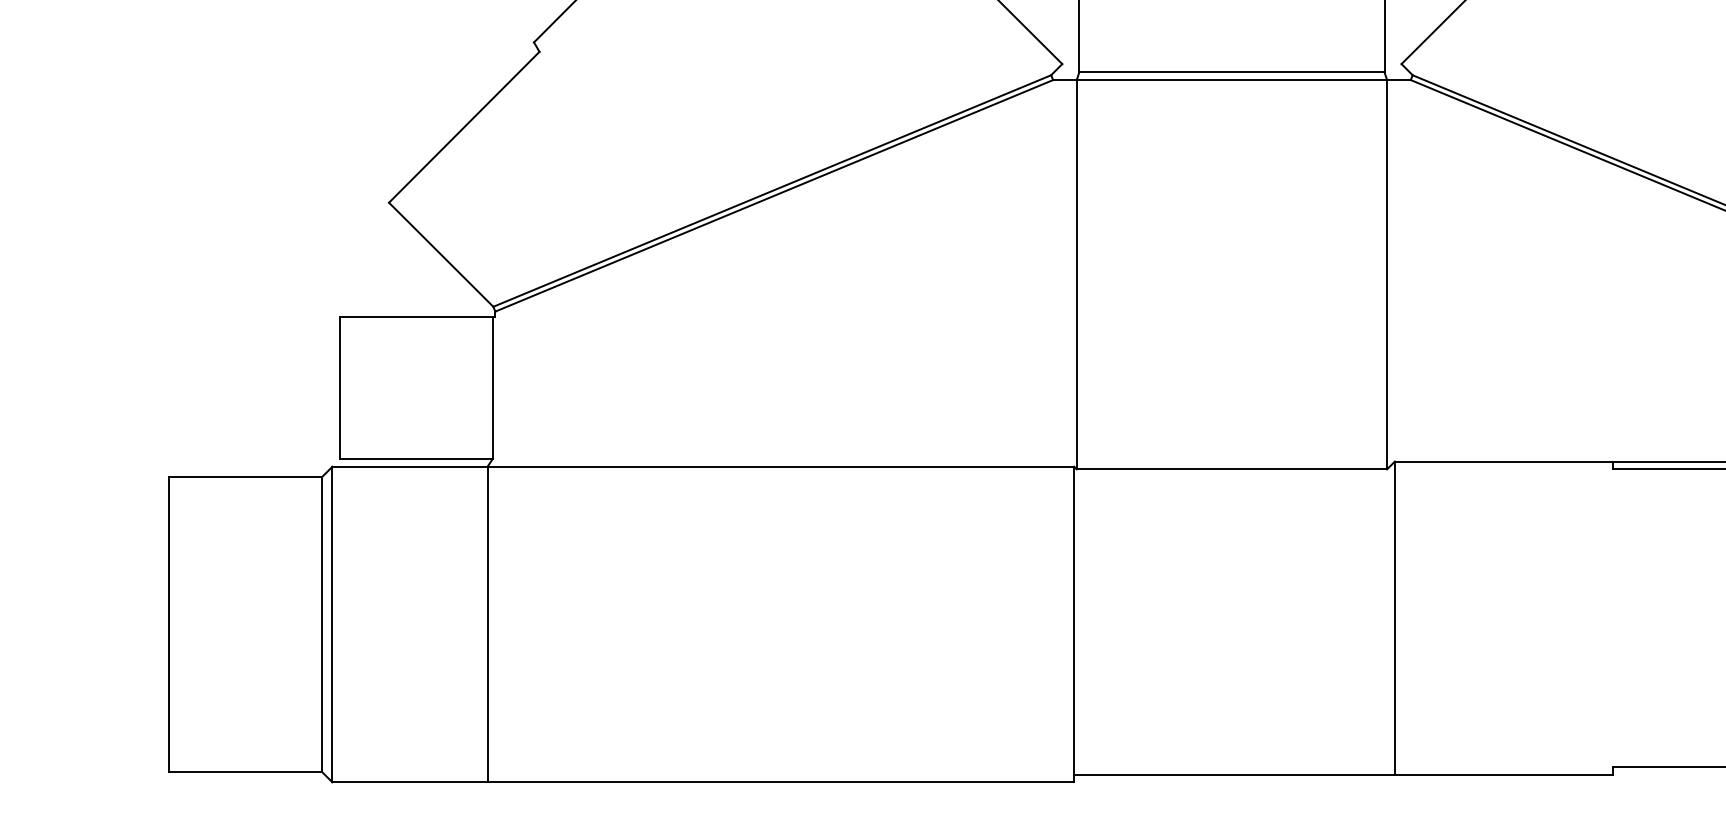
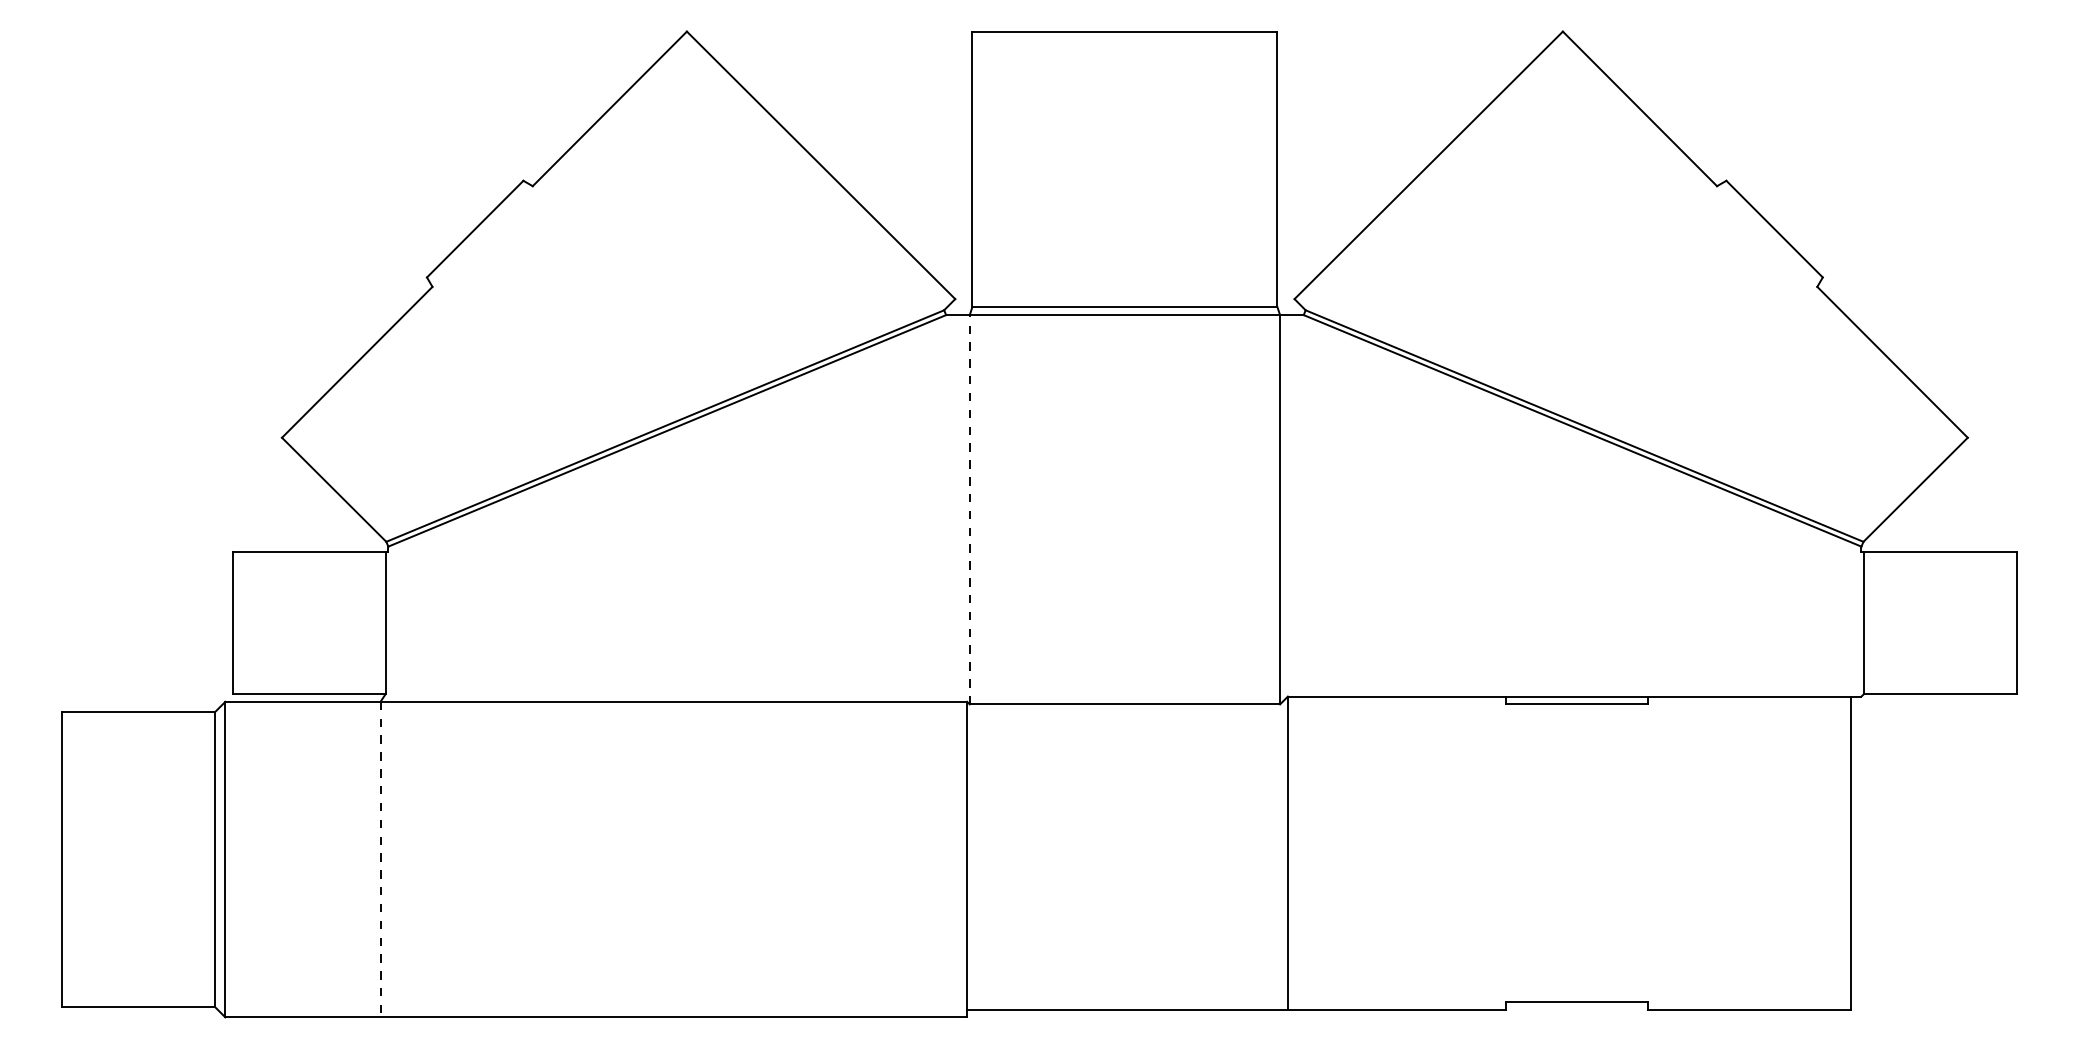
line: (1076, 274) -> (969, 509), solid -> dashed
line: (487, 624) -> (380, 859), solid -> dashed

